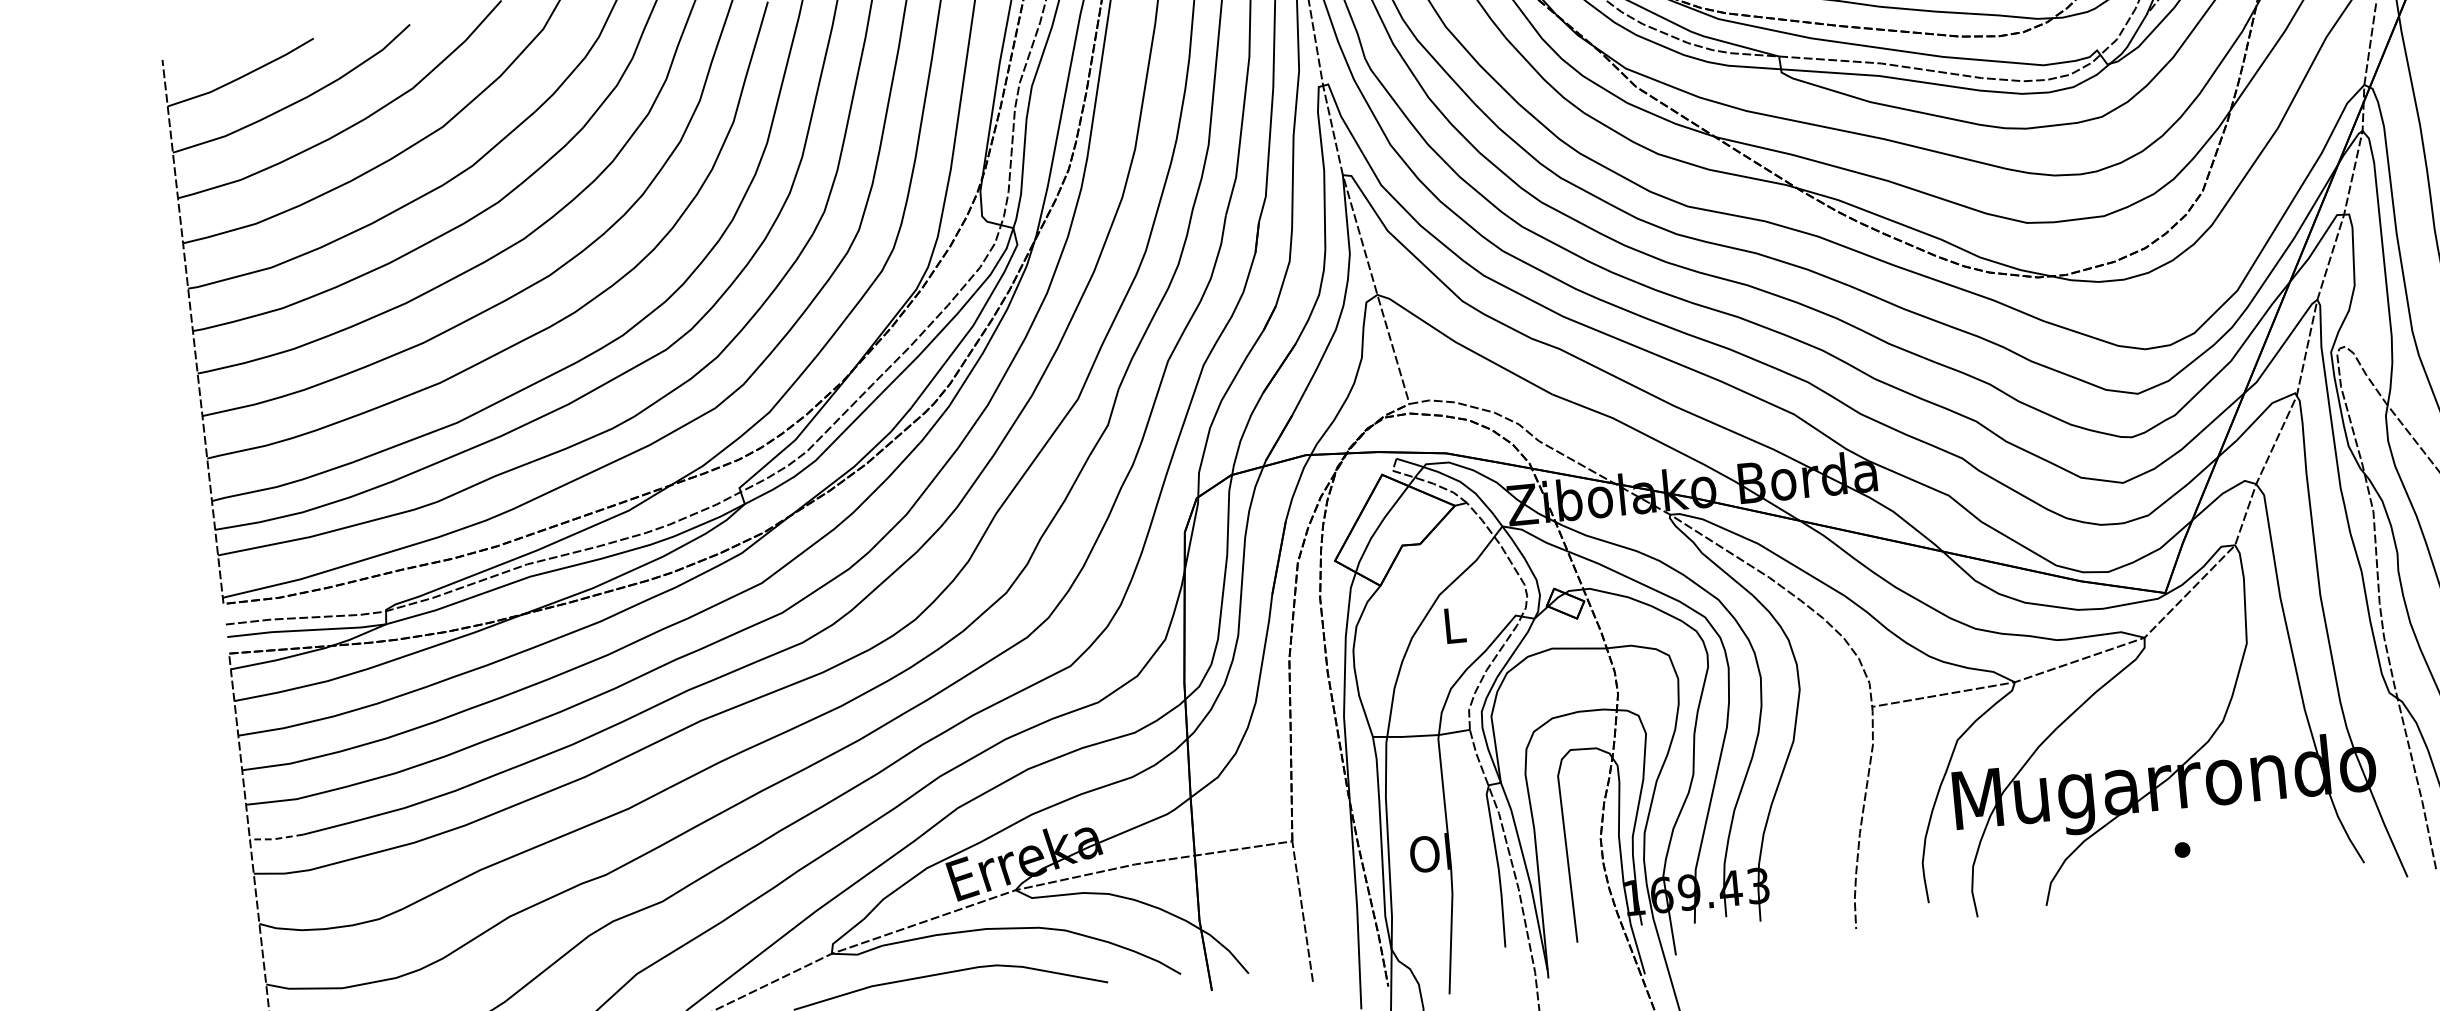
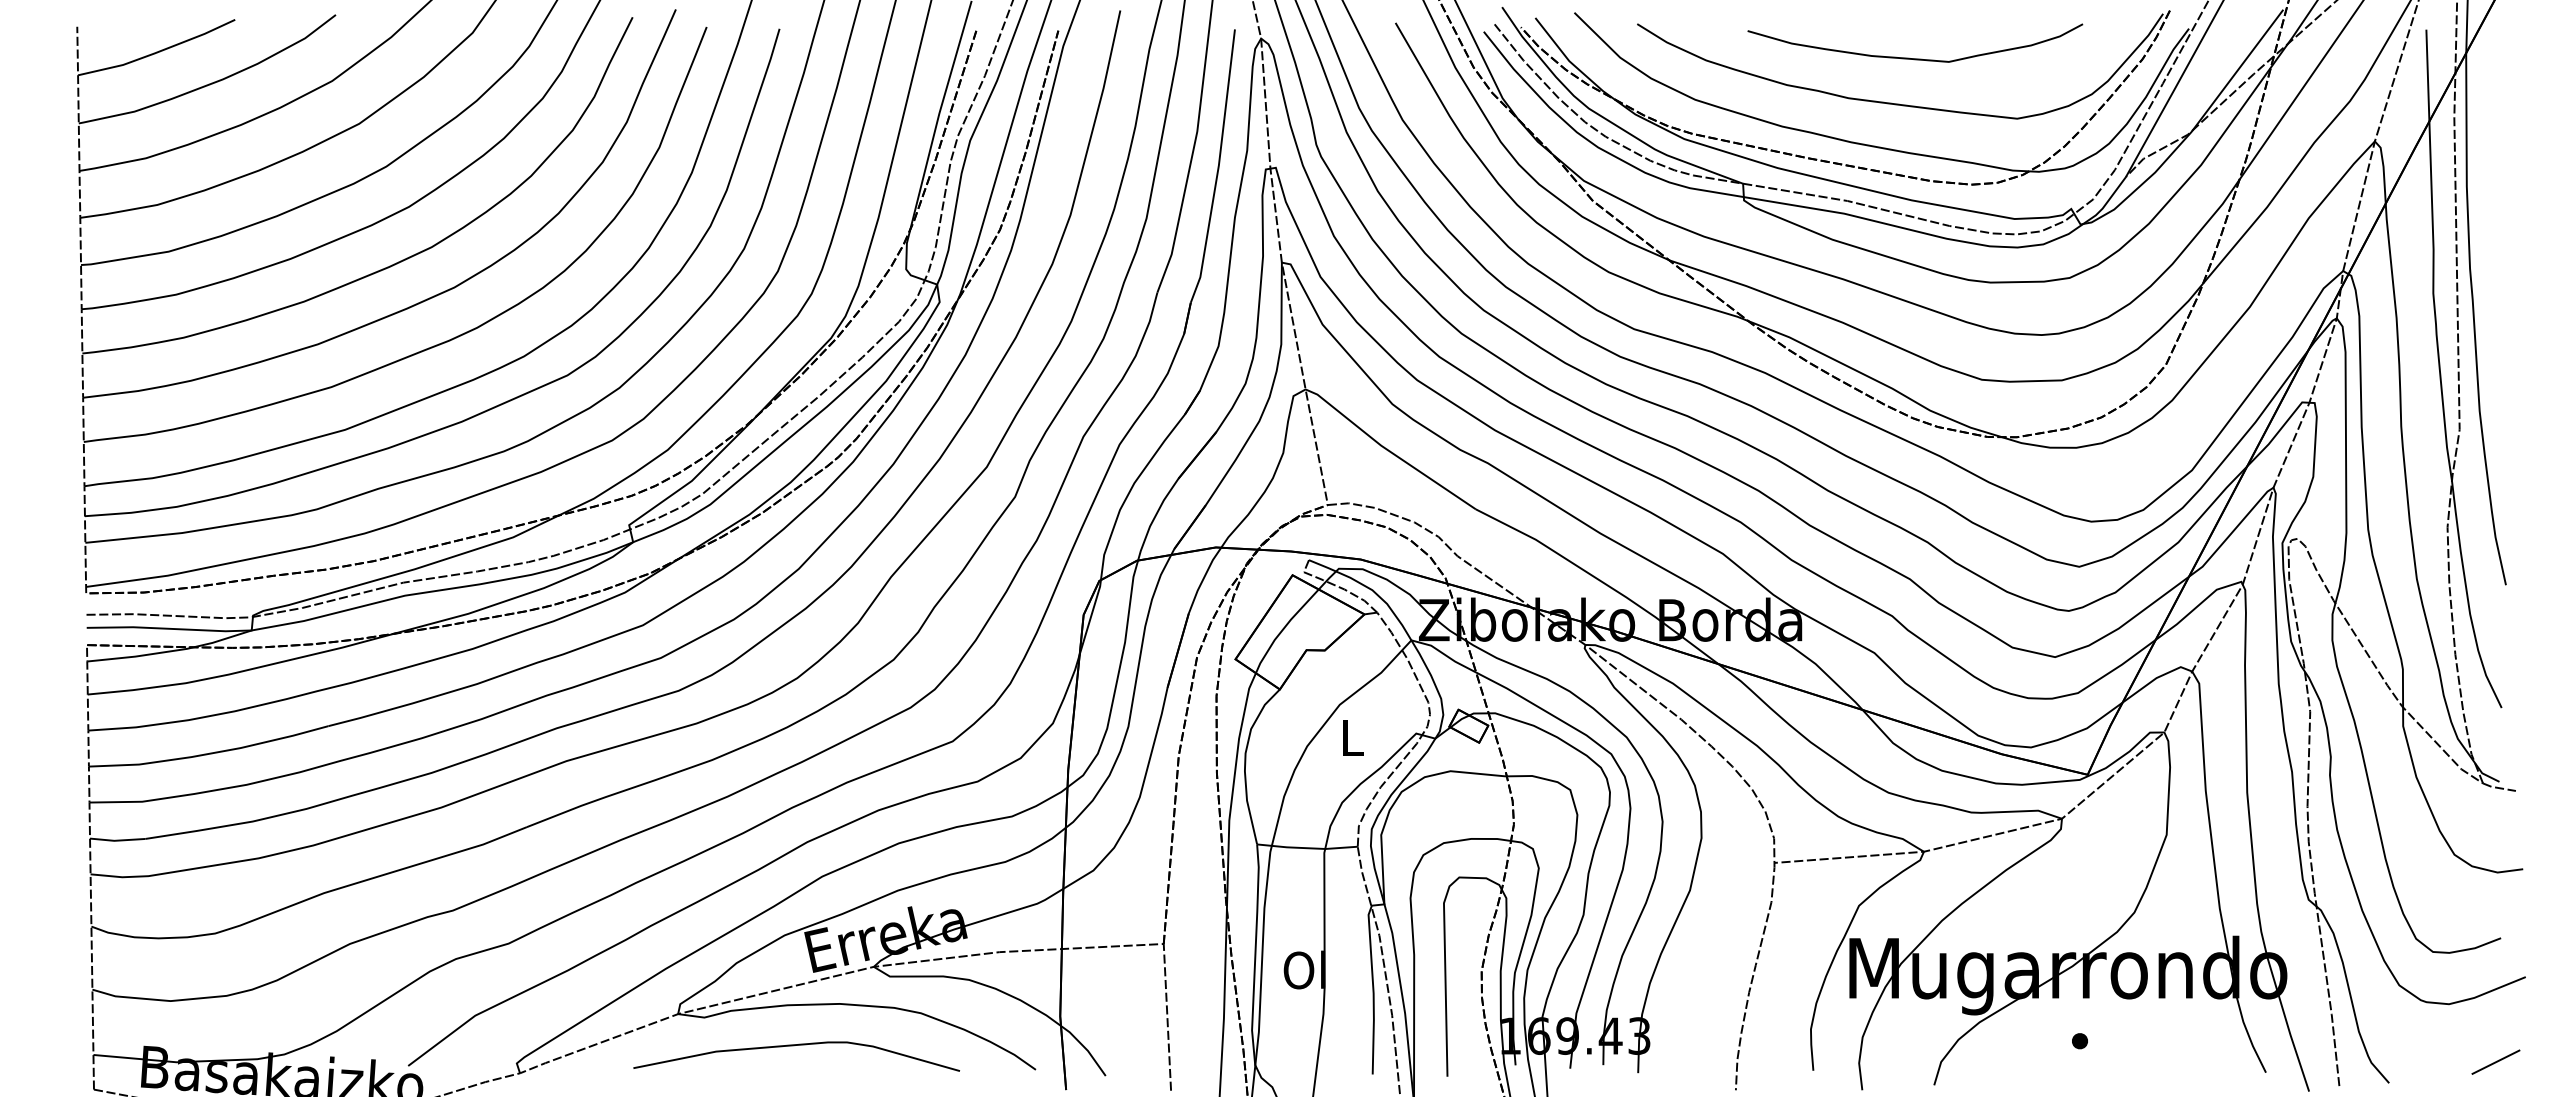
line: (276, 838) -> (117, 840), dashed -> solid

